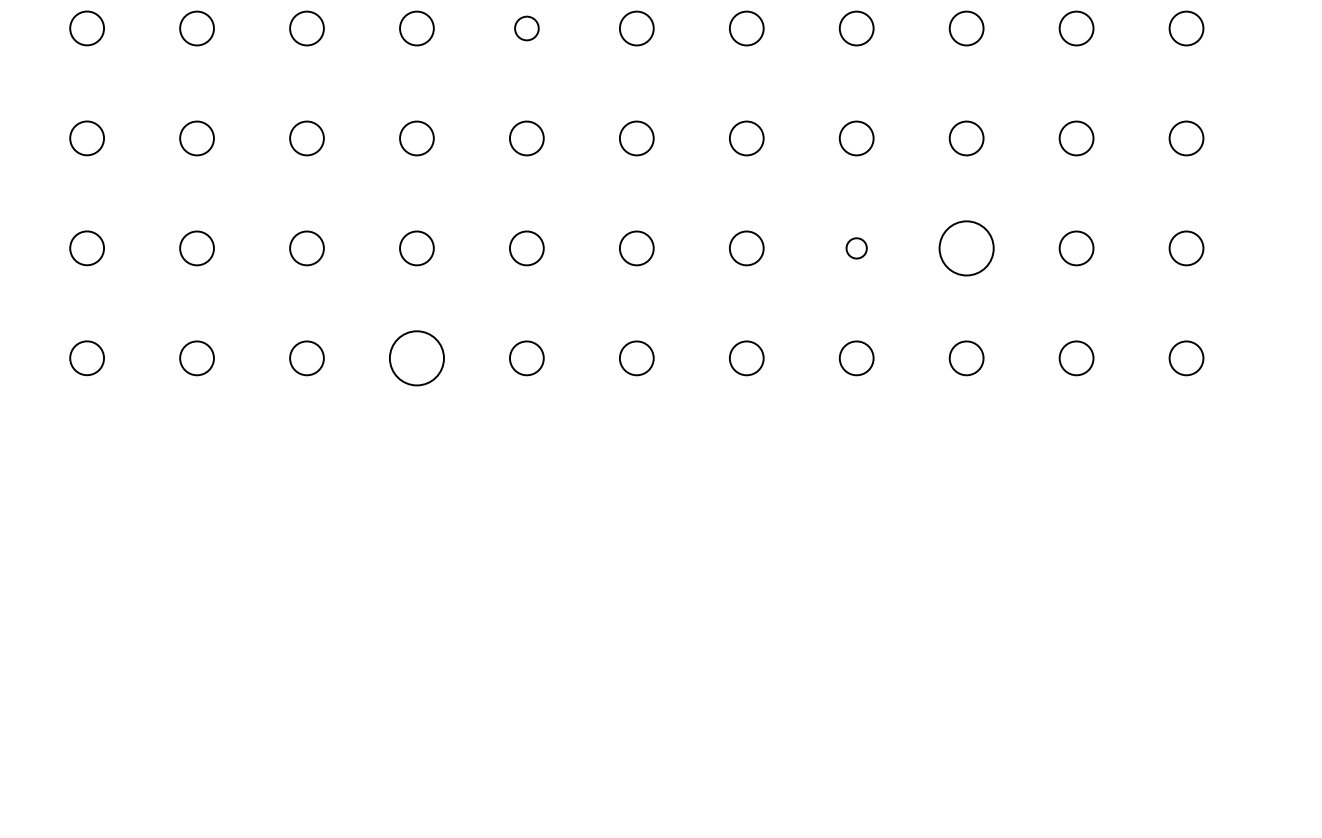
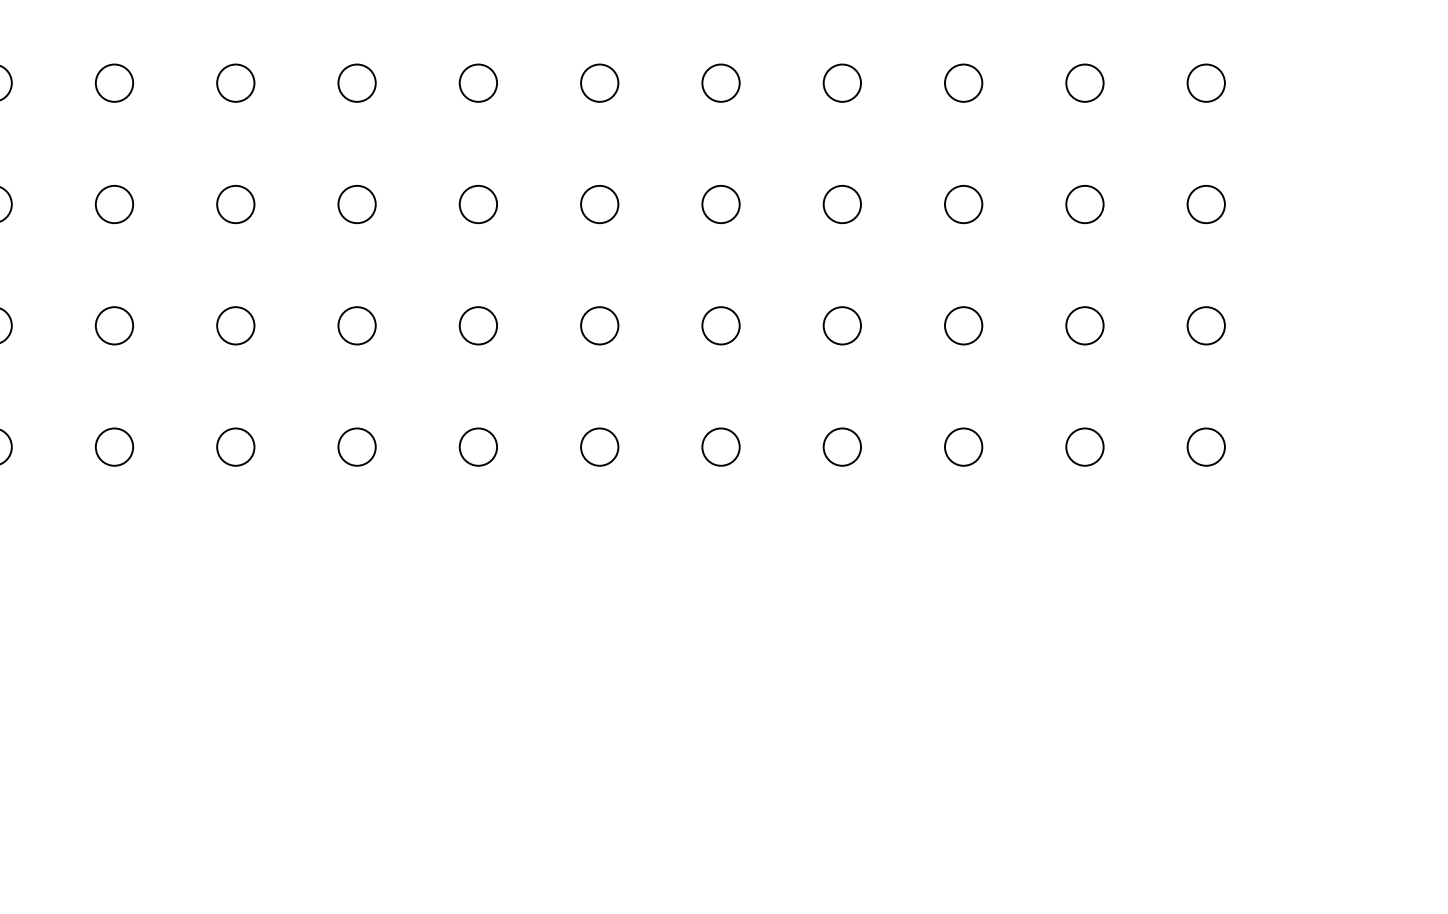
circle: (526, 28) -> (477, 83), size x1.43
circle: (856, 248) -> (842, 325), size x1.67
circle: (966, 248) -> (963, 325), size x0.62
circle: (416, 358) -> (356, 447), size x0.62

